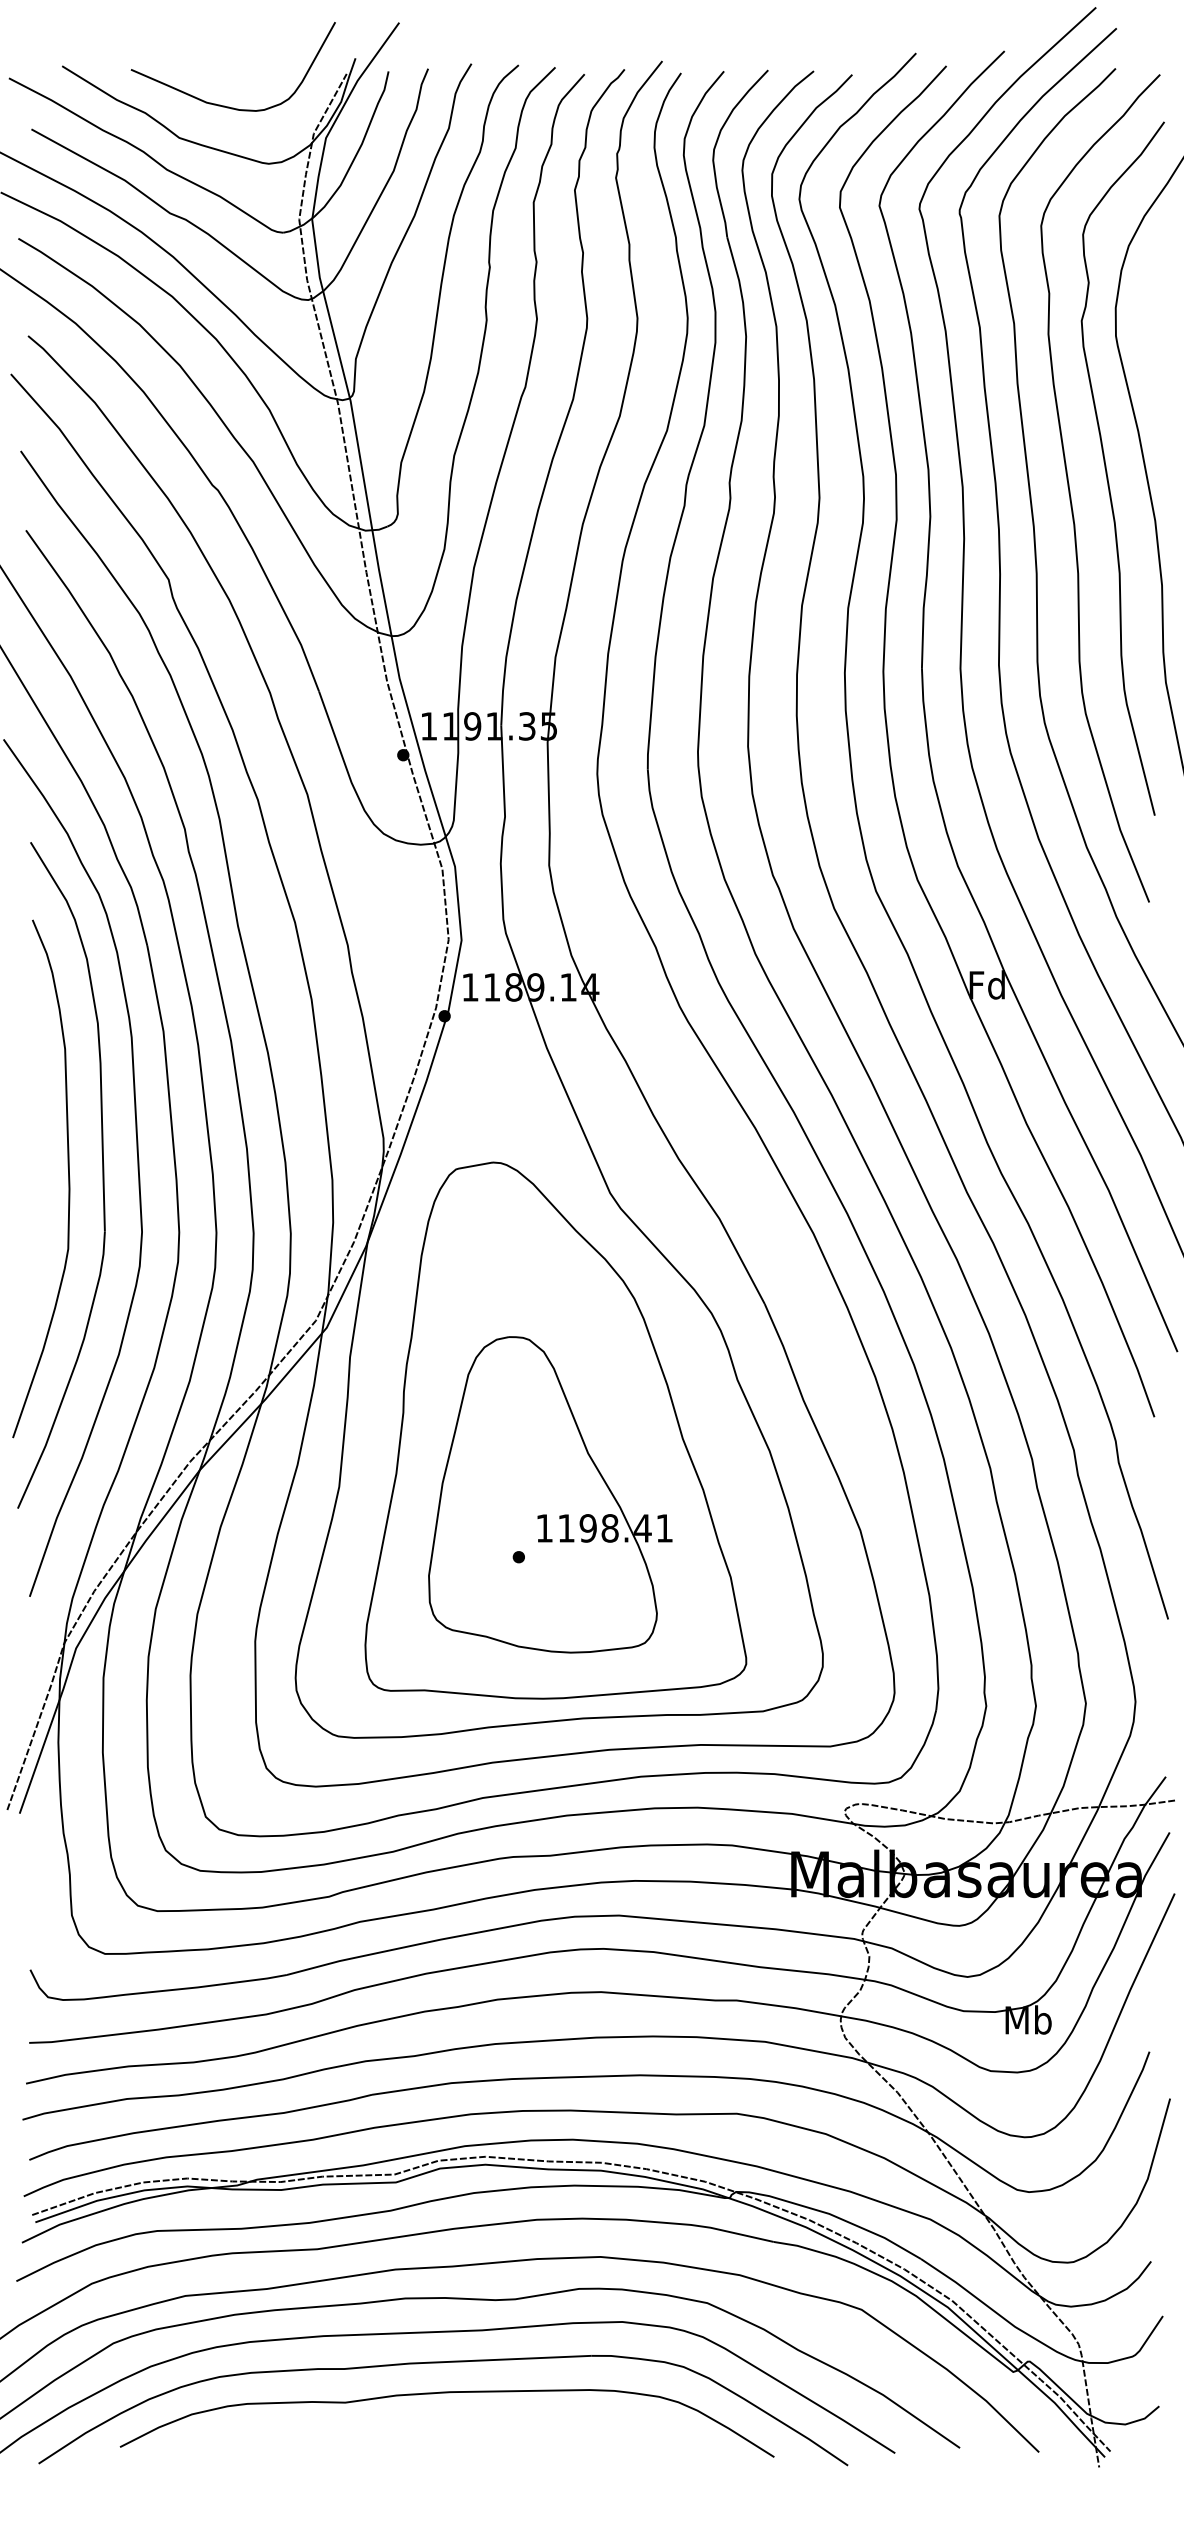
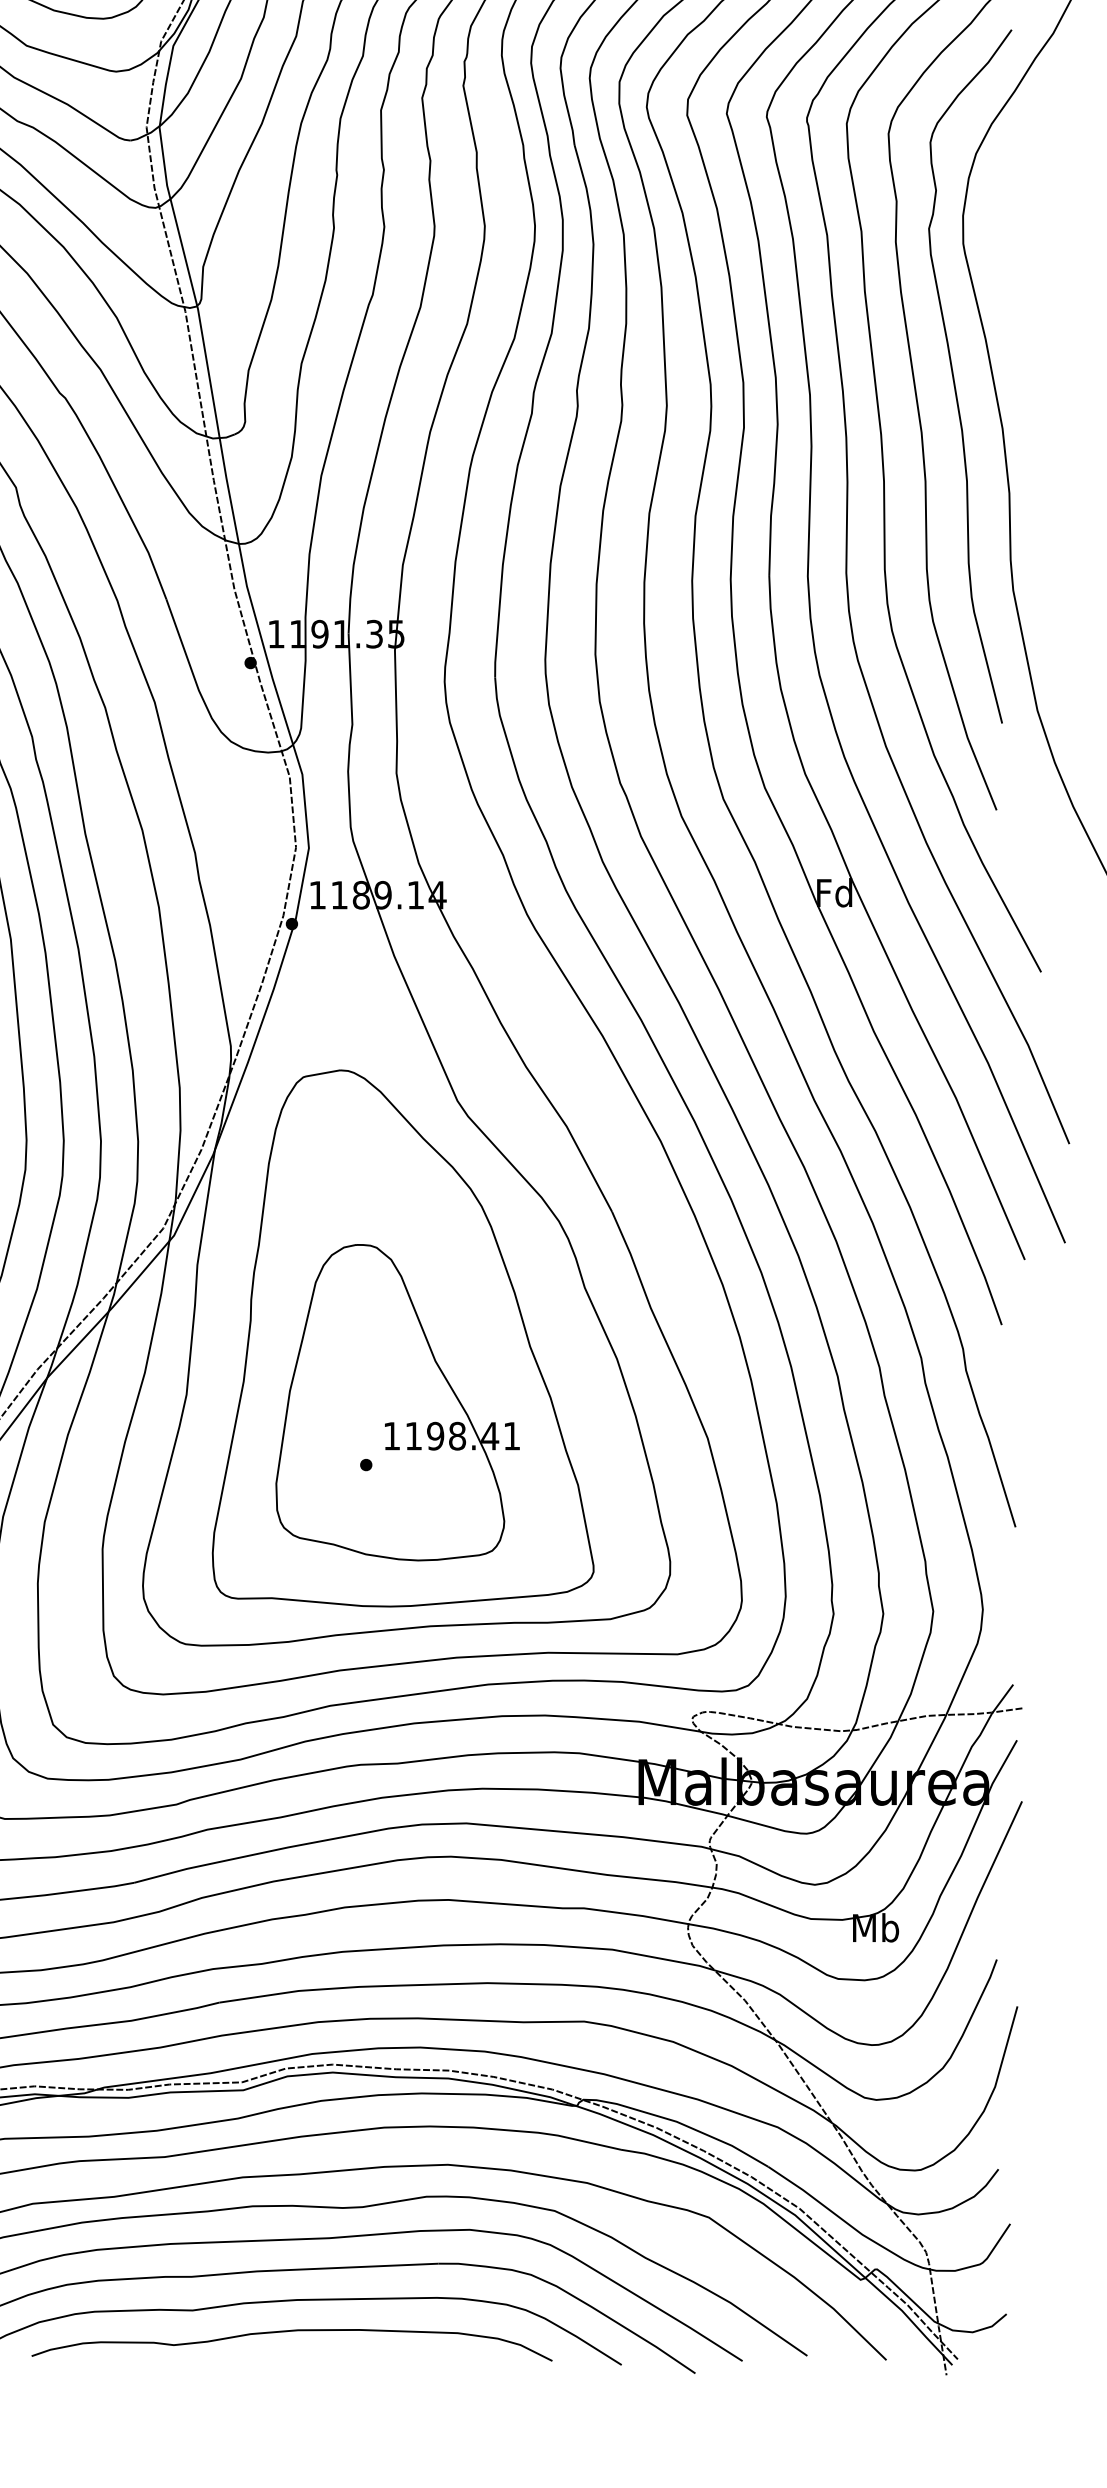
curve: (441, 2424) -> (288, 2332), added

